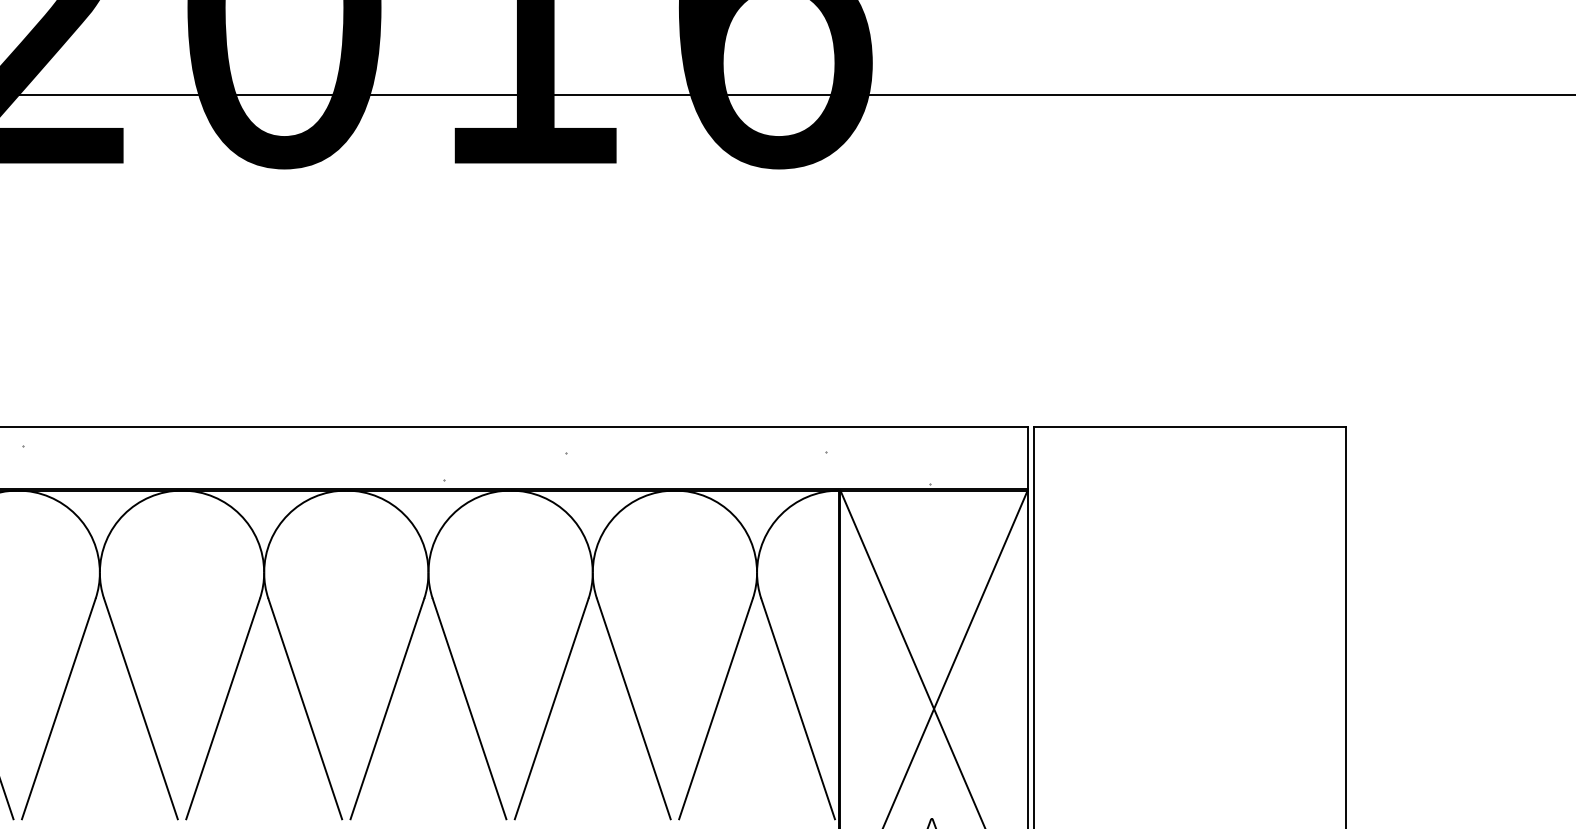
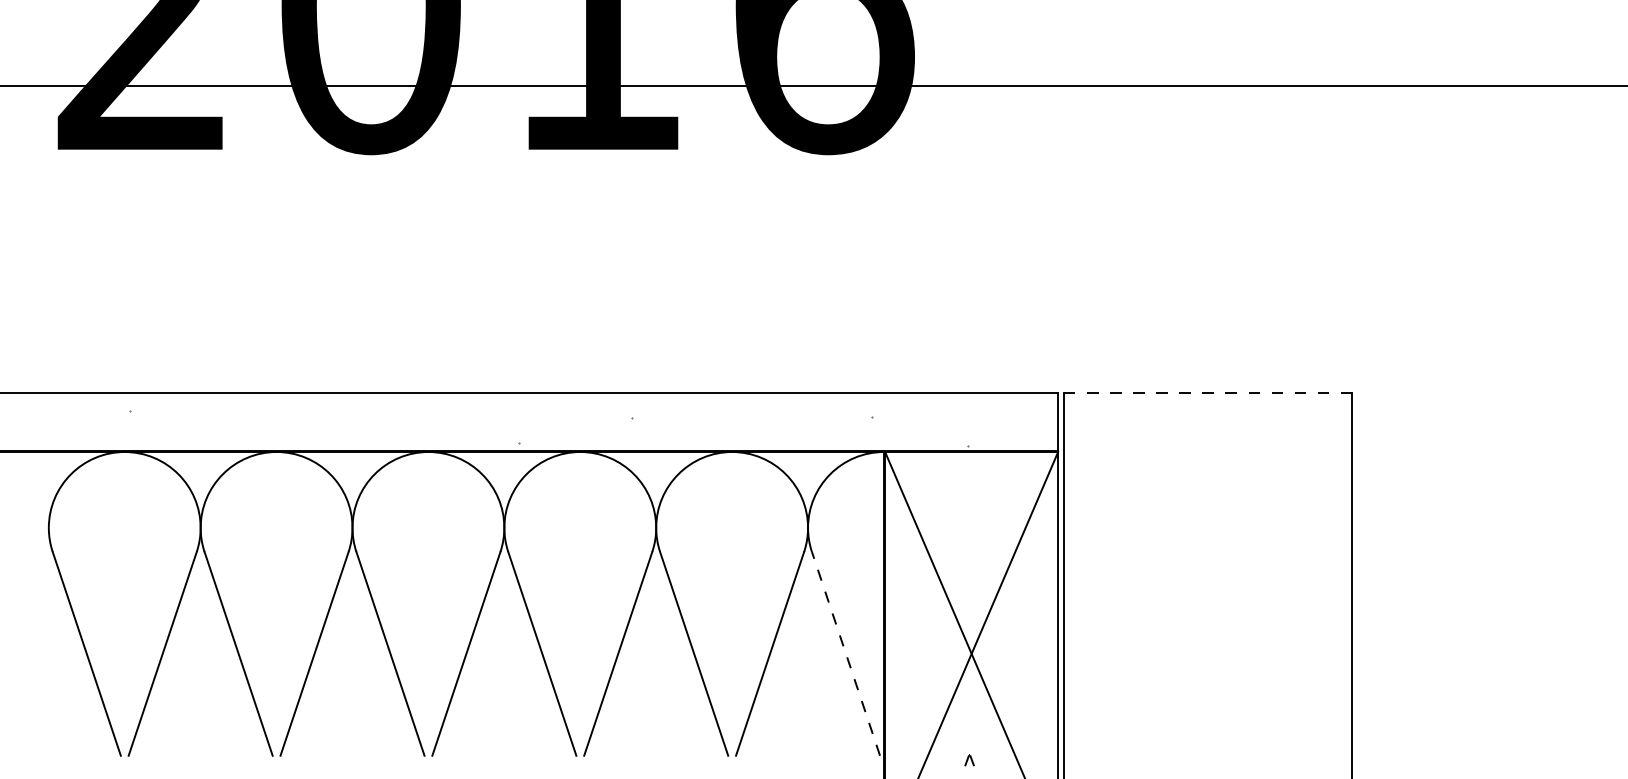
line: (1190, 427) -> (1208, 393), solid -> dashed
line: (797, 708) -> (845, 653), solid -> dashed

